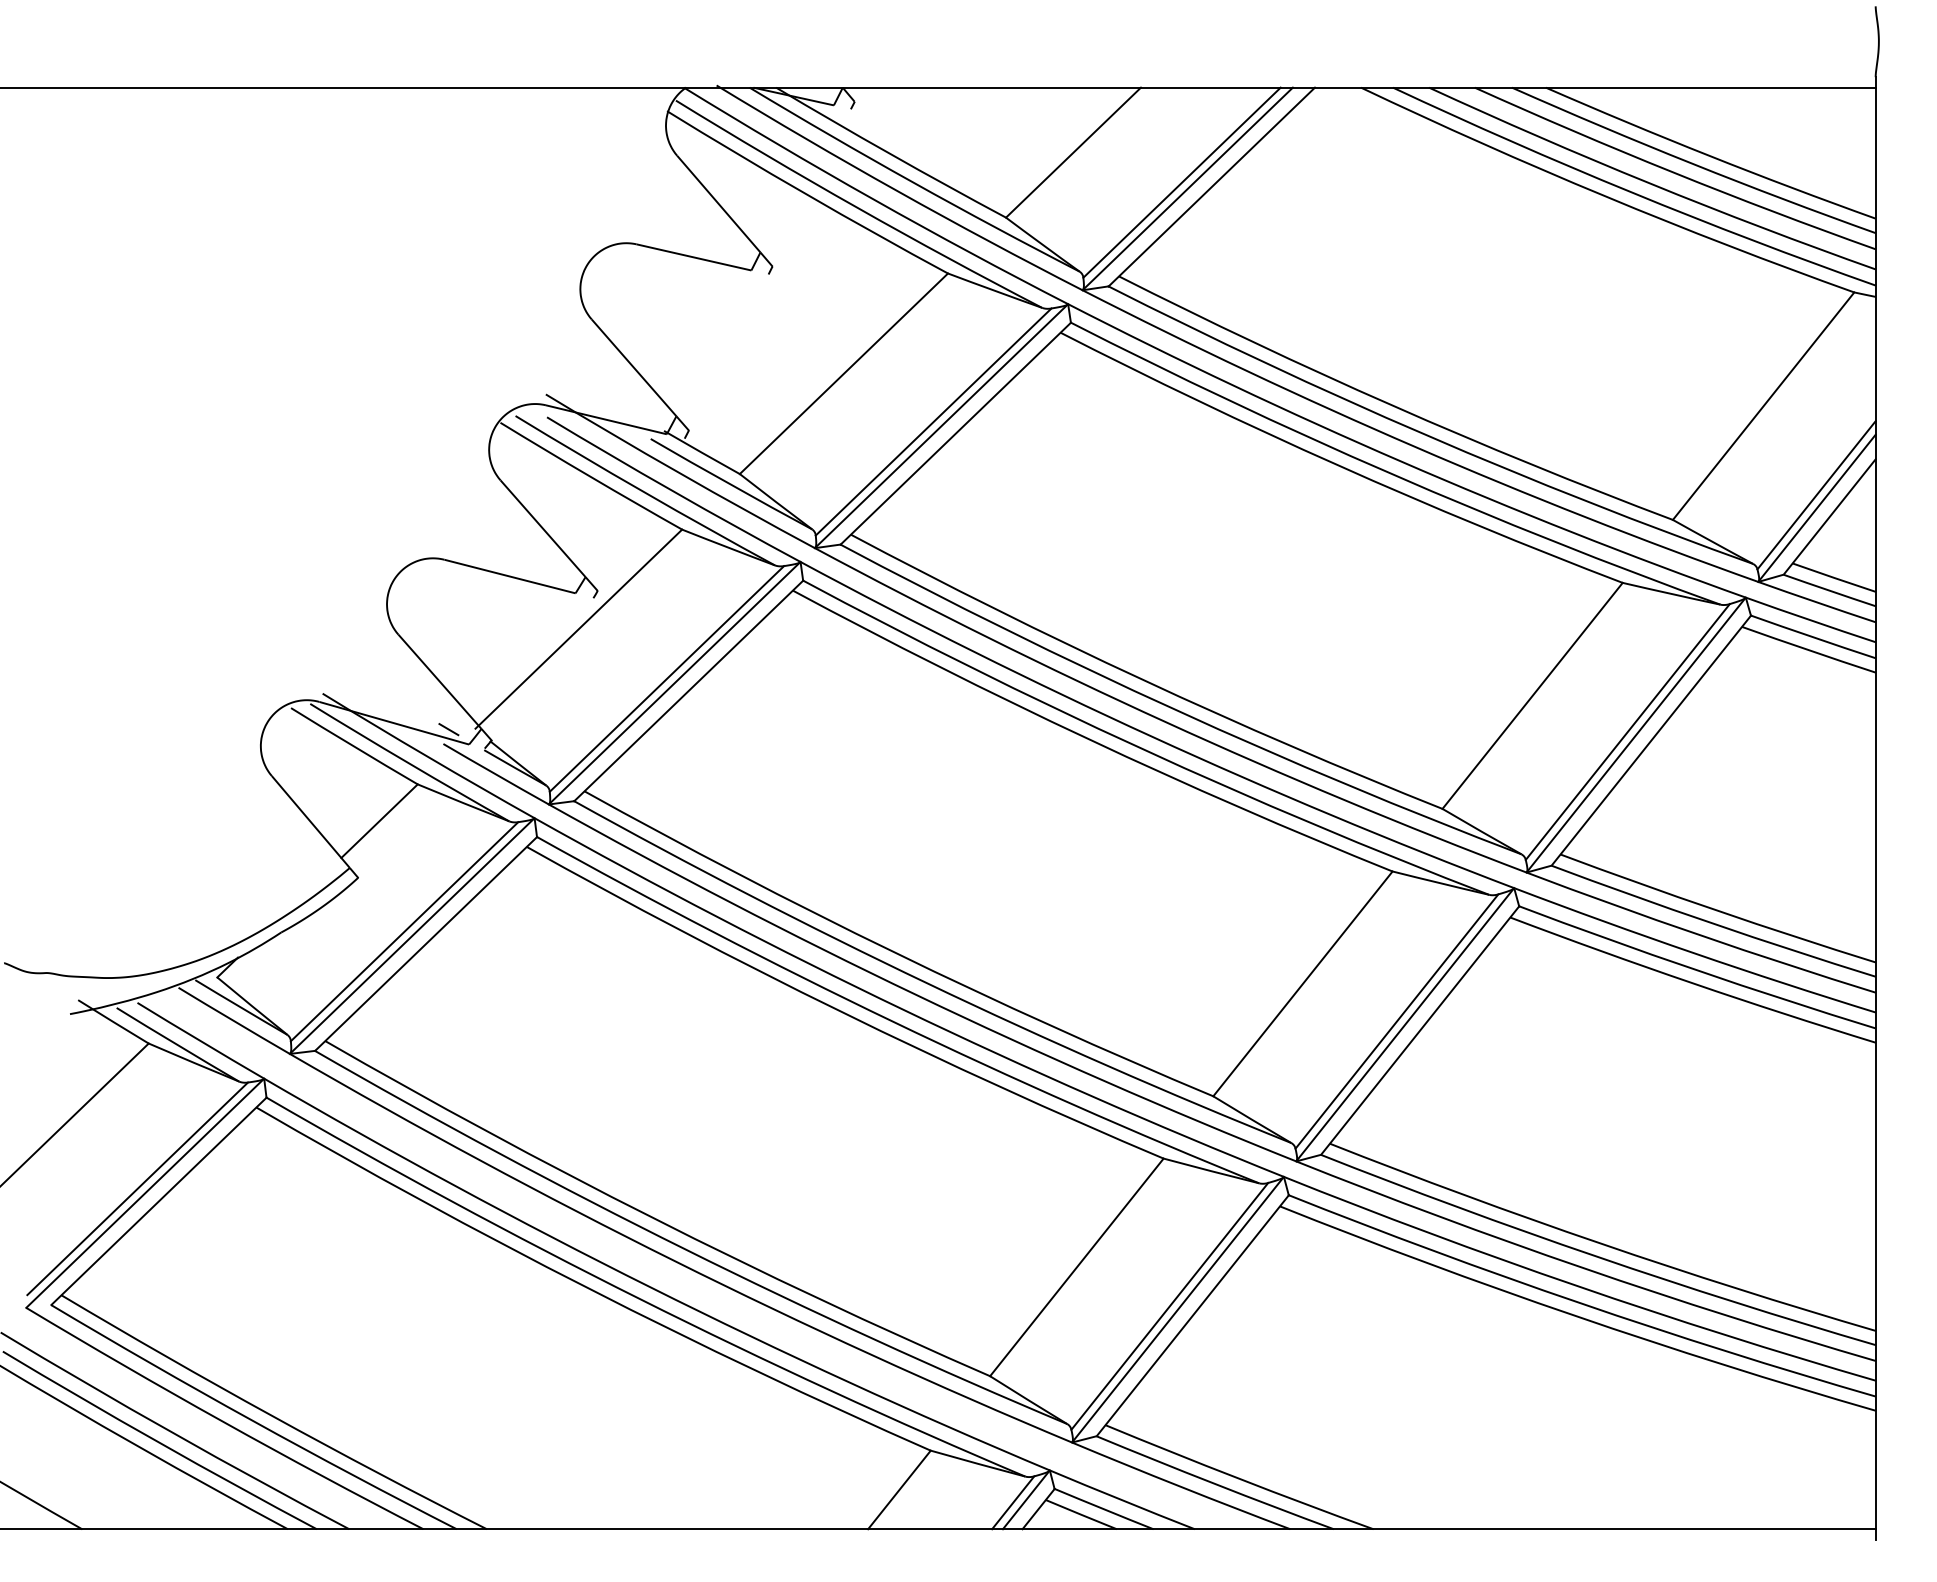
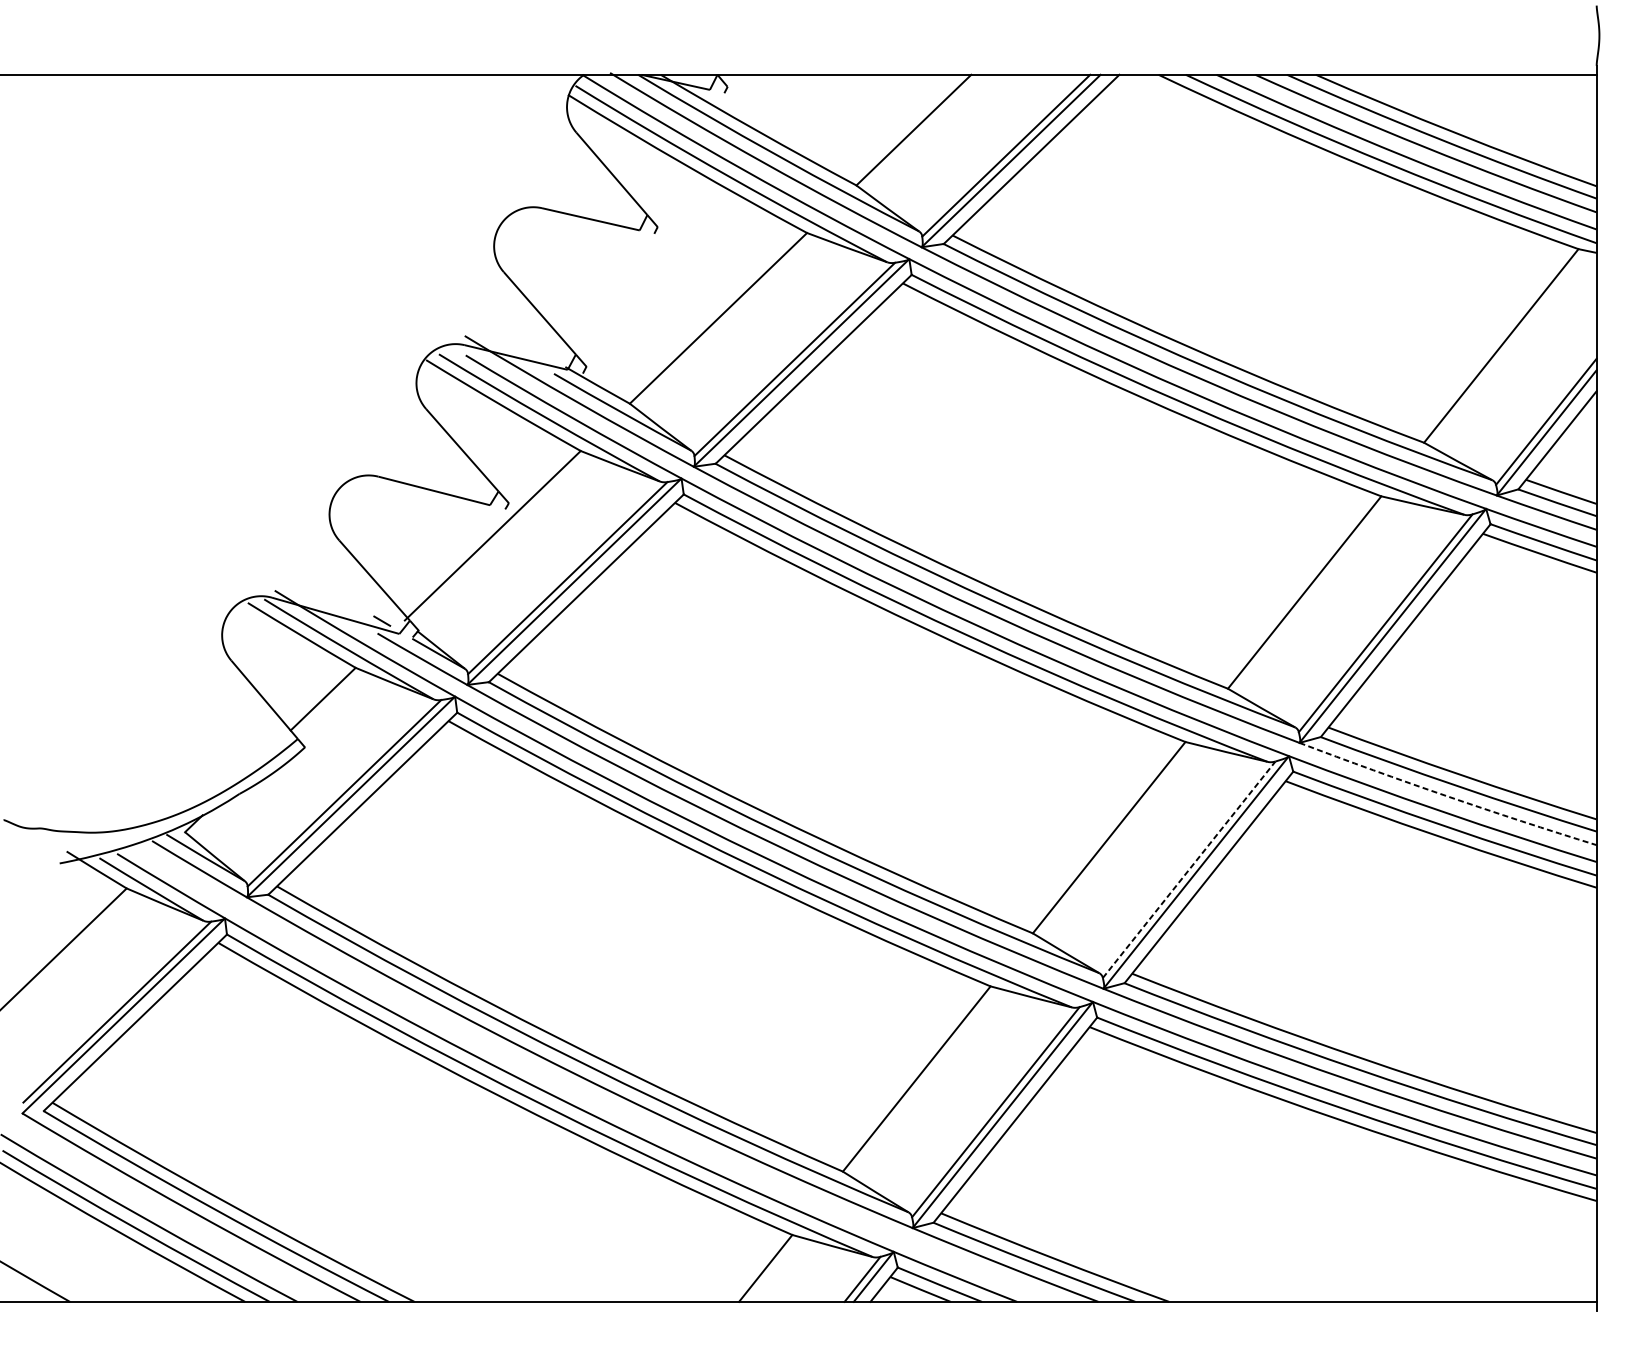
arc: (1700, 935) -> (1447, 796), solid -> dashed
line: (1396, 1021) -> (1188, 869), solid -> dashed

